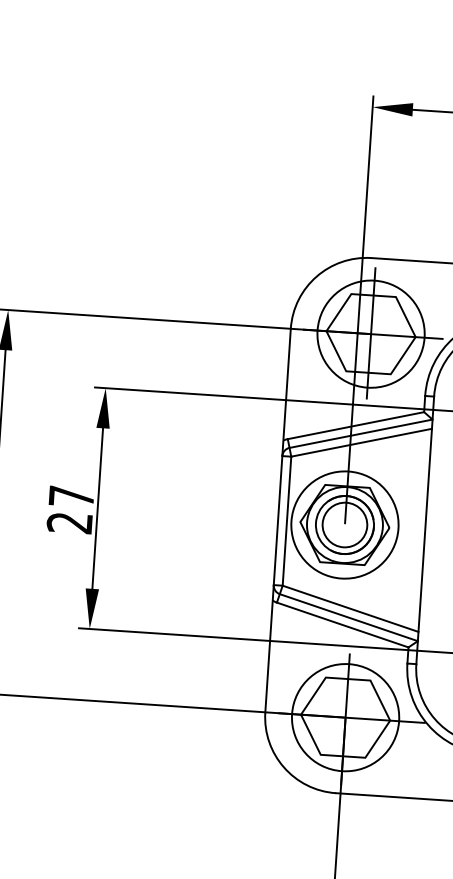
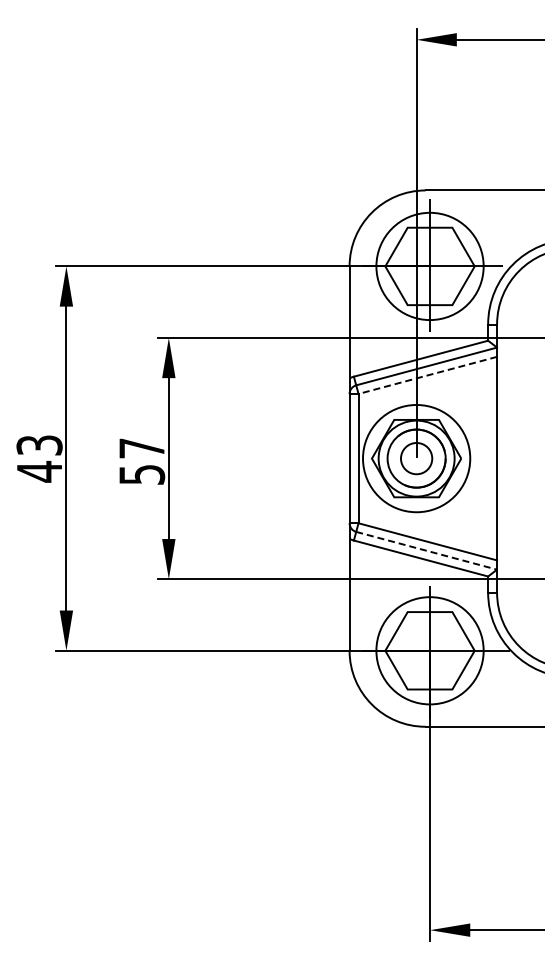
line: (361, 442) -> (427, 375), solid -> dashed
text: (70, 522) -> (142, 474), 27 -> 57
circle: (344, 524) -> (416, 458), size x0.7
line: (348, 617) -> (426, 550), solid -> dashed

